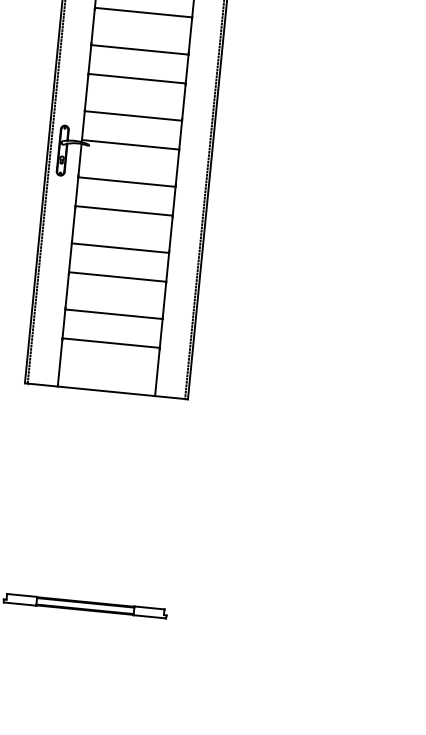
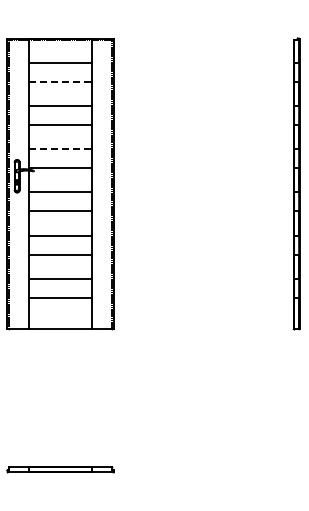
line: (143, 12) -> (60, 81), solid -> dashed
line: (133, 116) -> (60, 149), solid -> dashed

